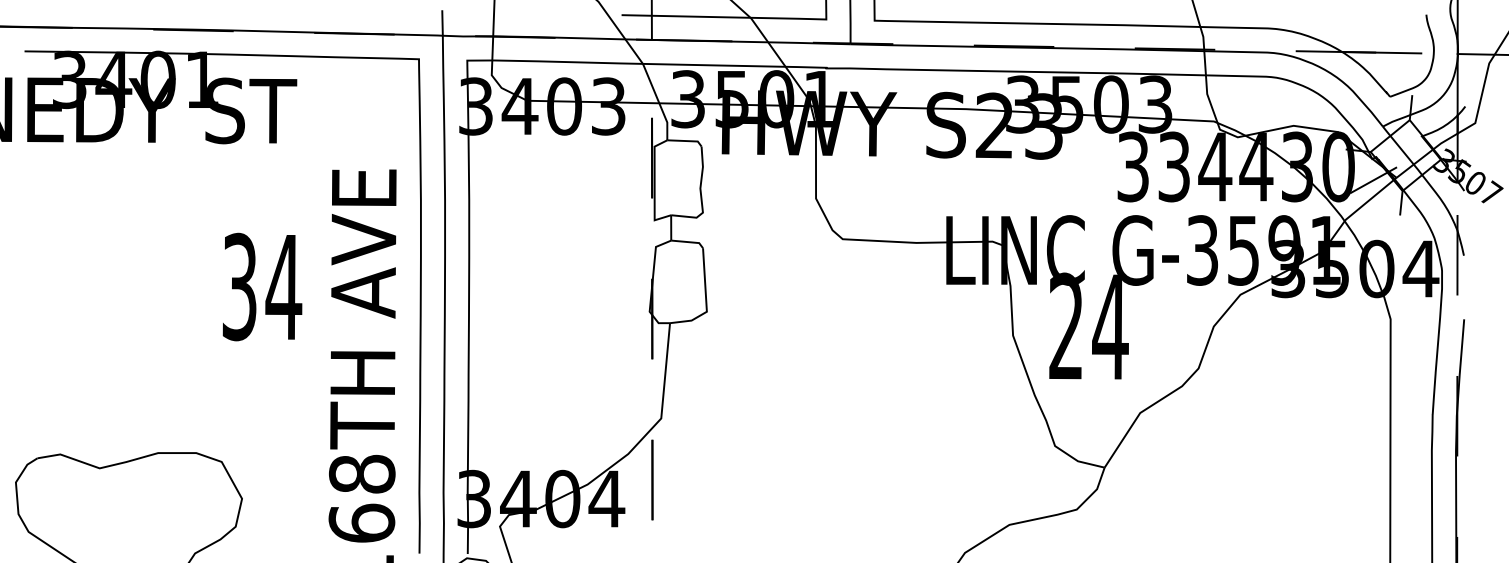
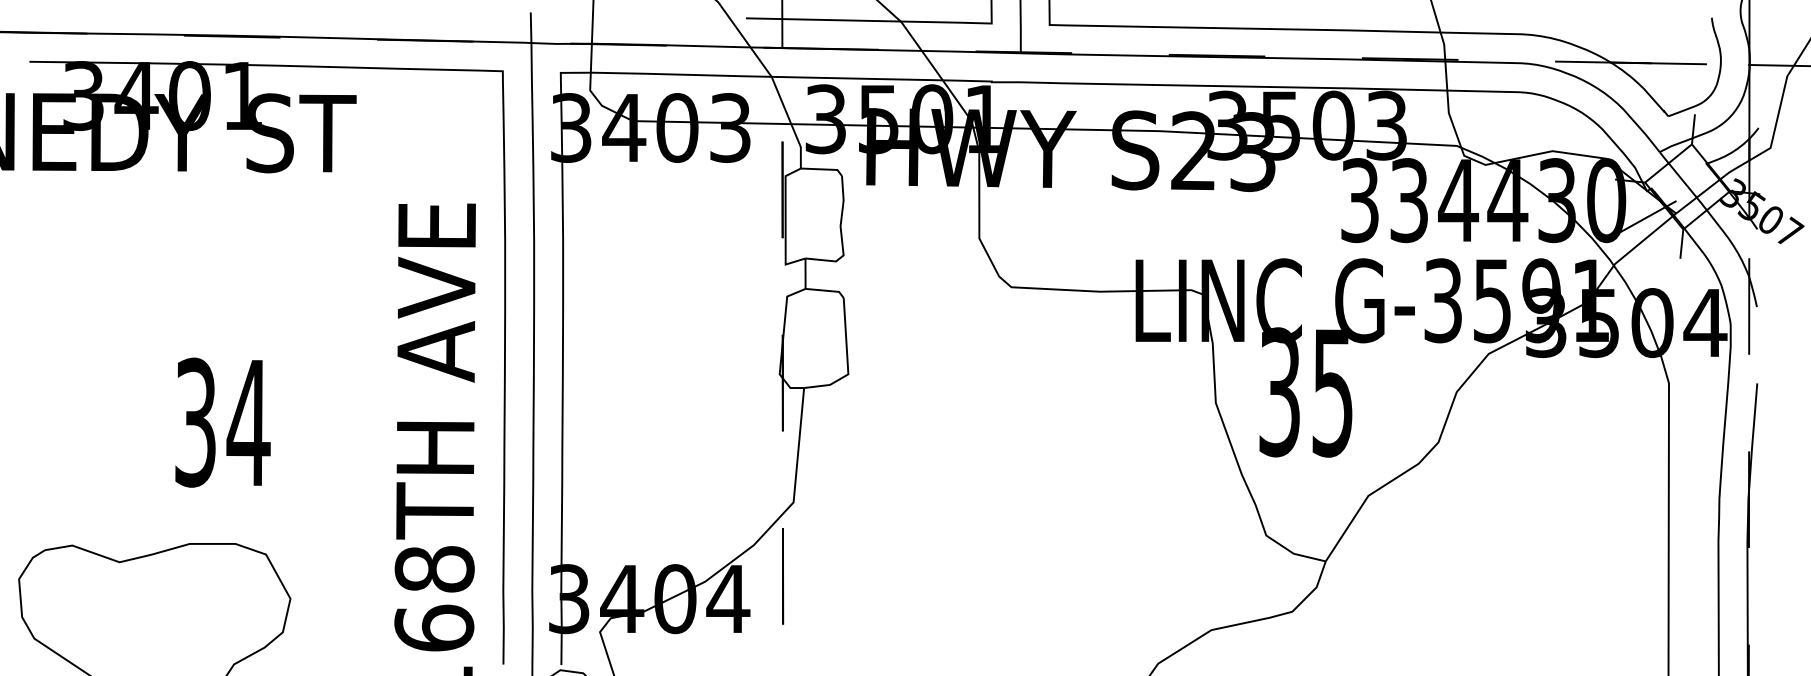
text: (262, 286) -> (222, 422), moved
text: (1088, 326) -> (1306, 392), 24 -> 35

